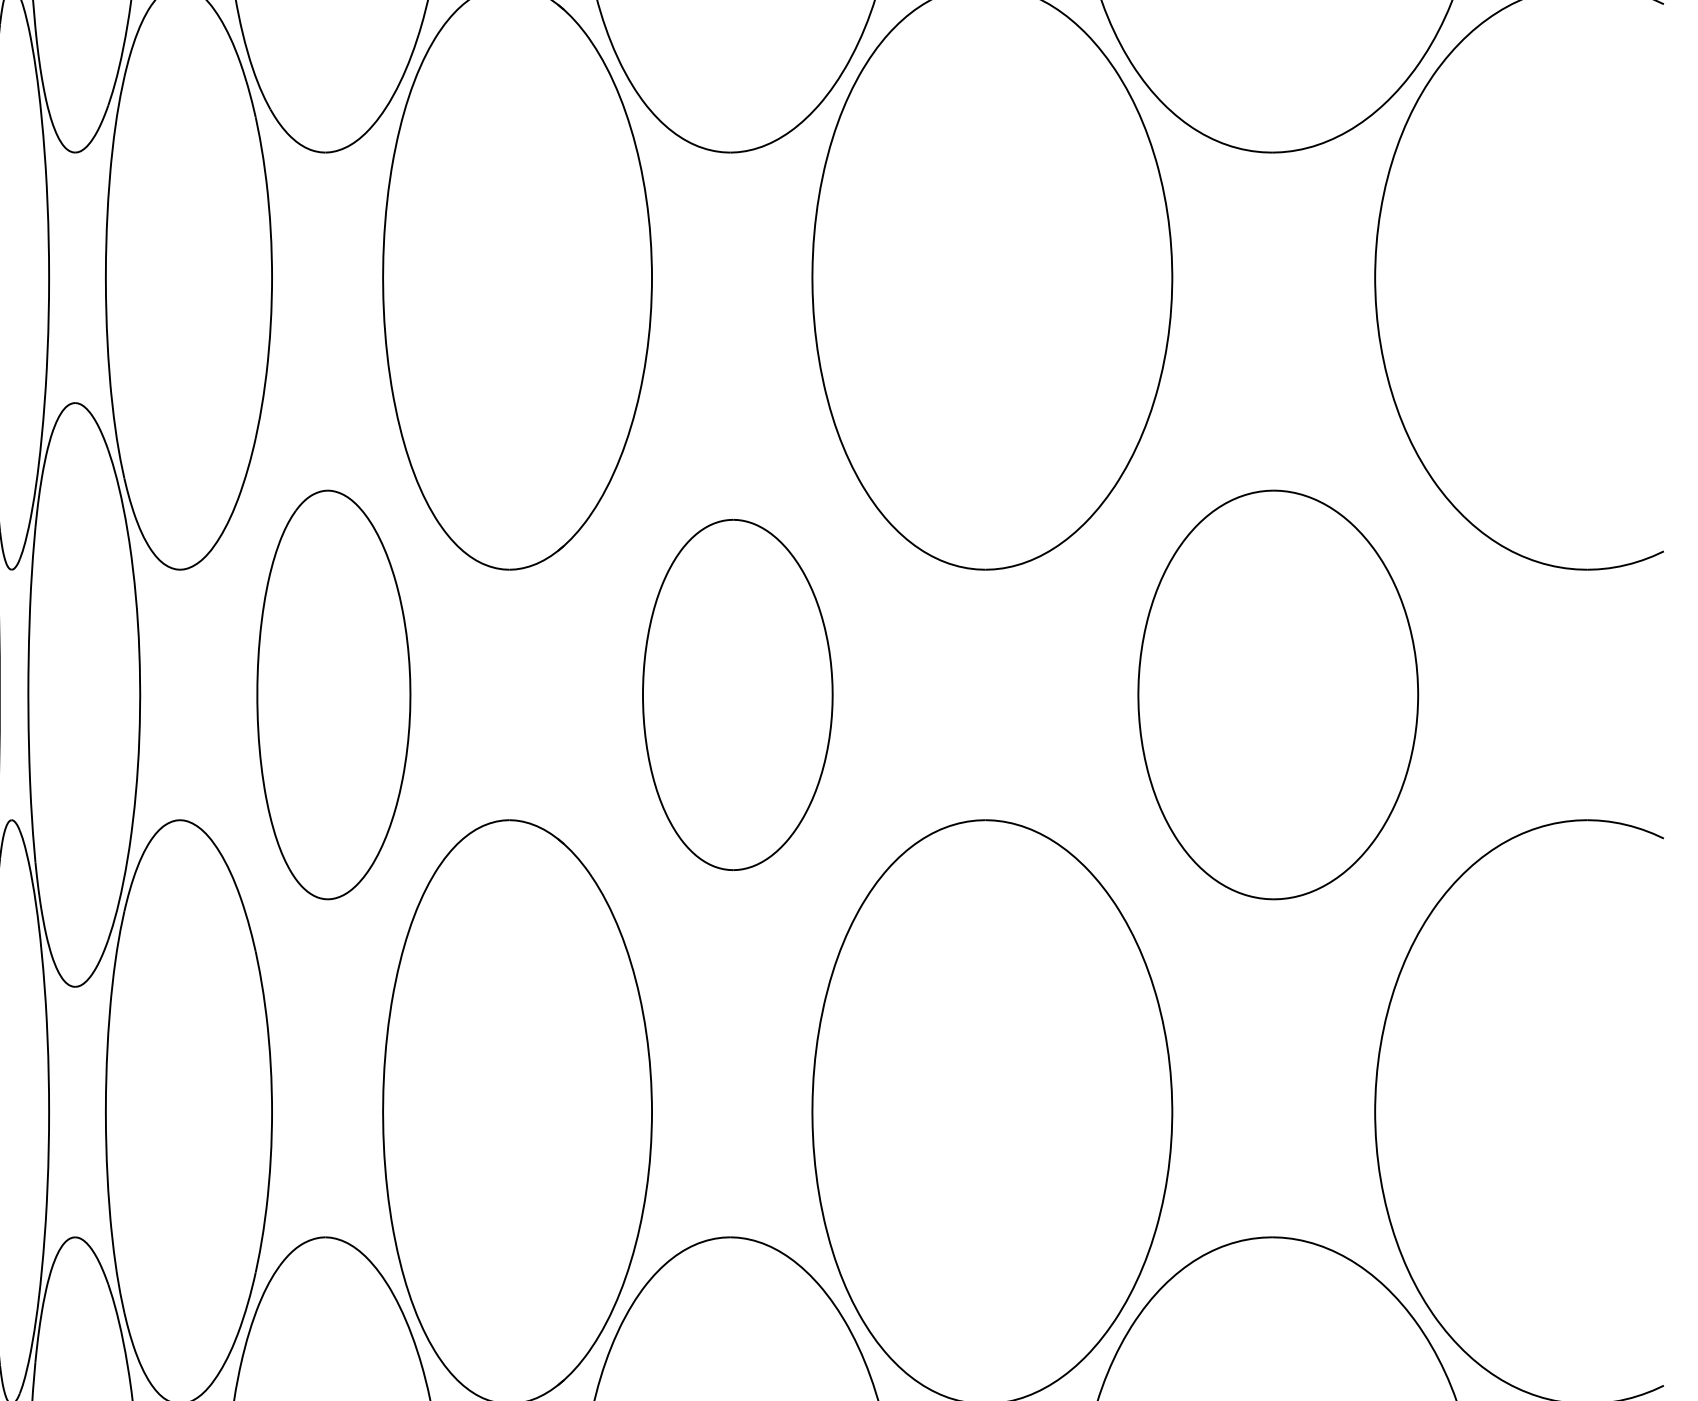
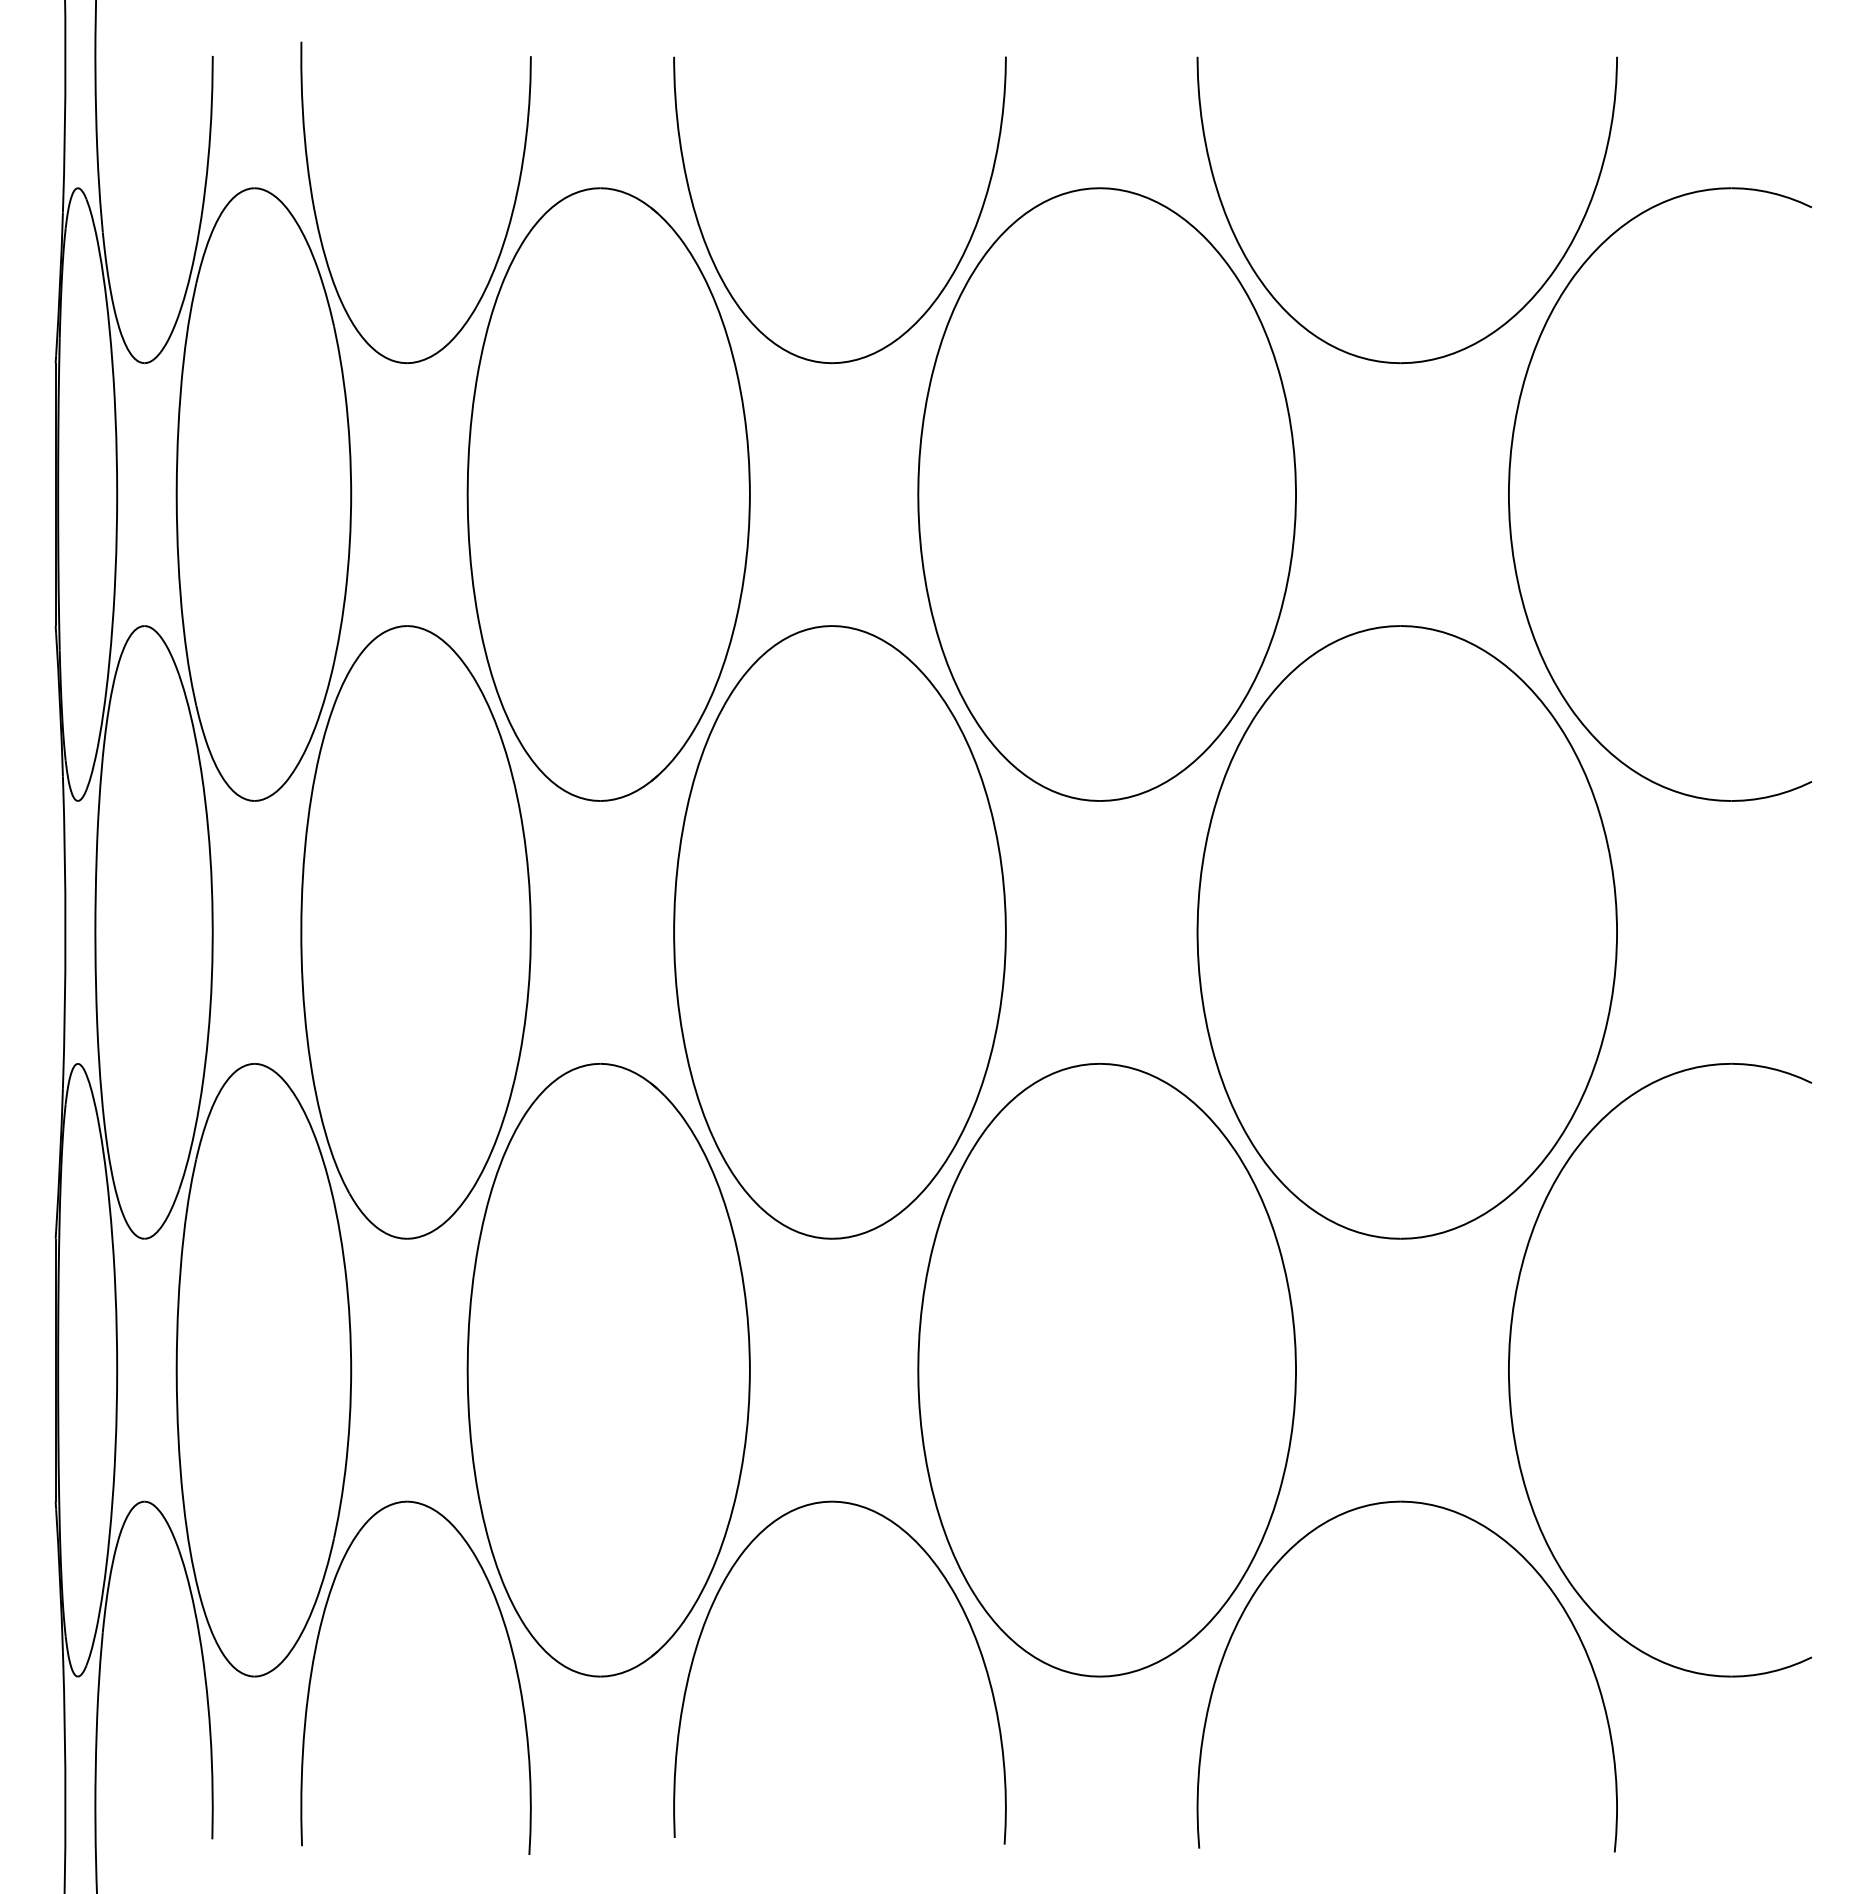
part: (333, 695) -> (415, 932), size x1.43
part: (737, 695) -> (839, 932), size x1.67
part: (1277, 695) -> (1406, 932), size x1.43

